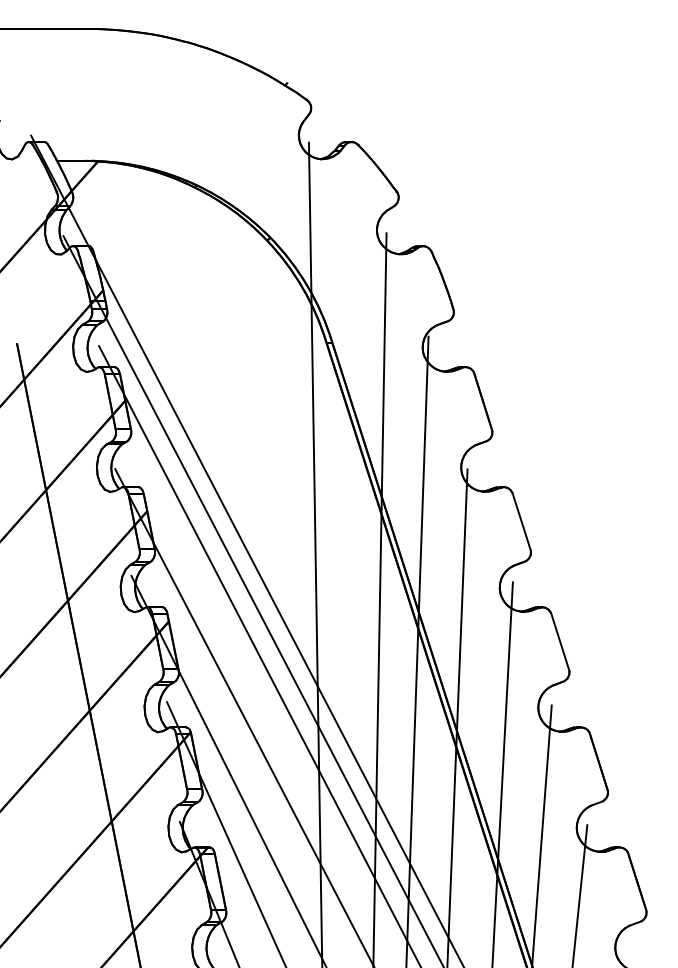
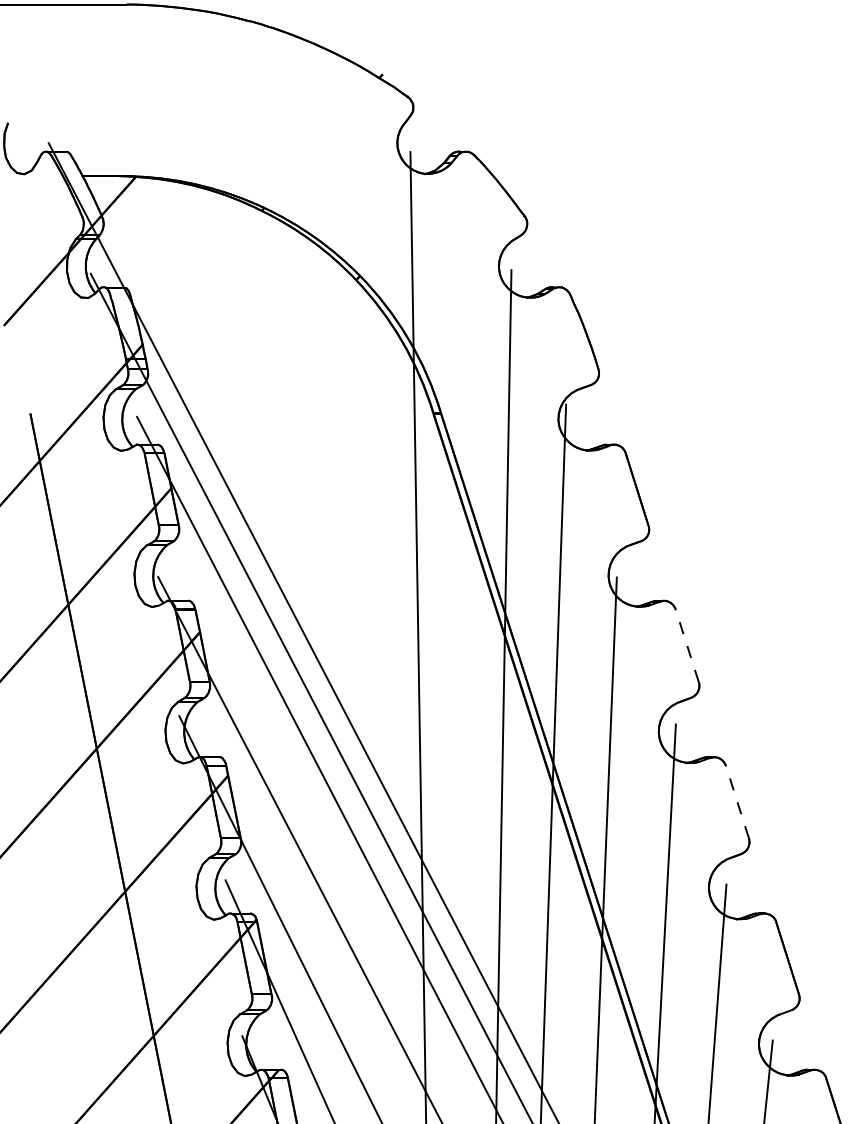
line: (521, 521) -> (687, 645), solid -> dashed
line: (560, 641) -> (737, 801), solid -> dashed

